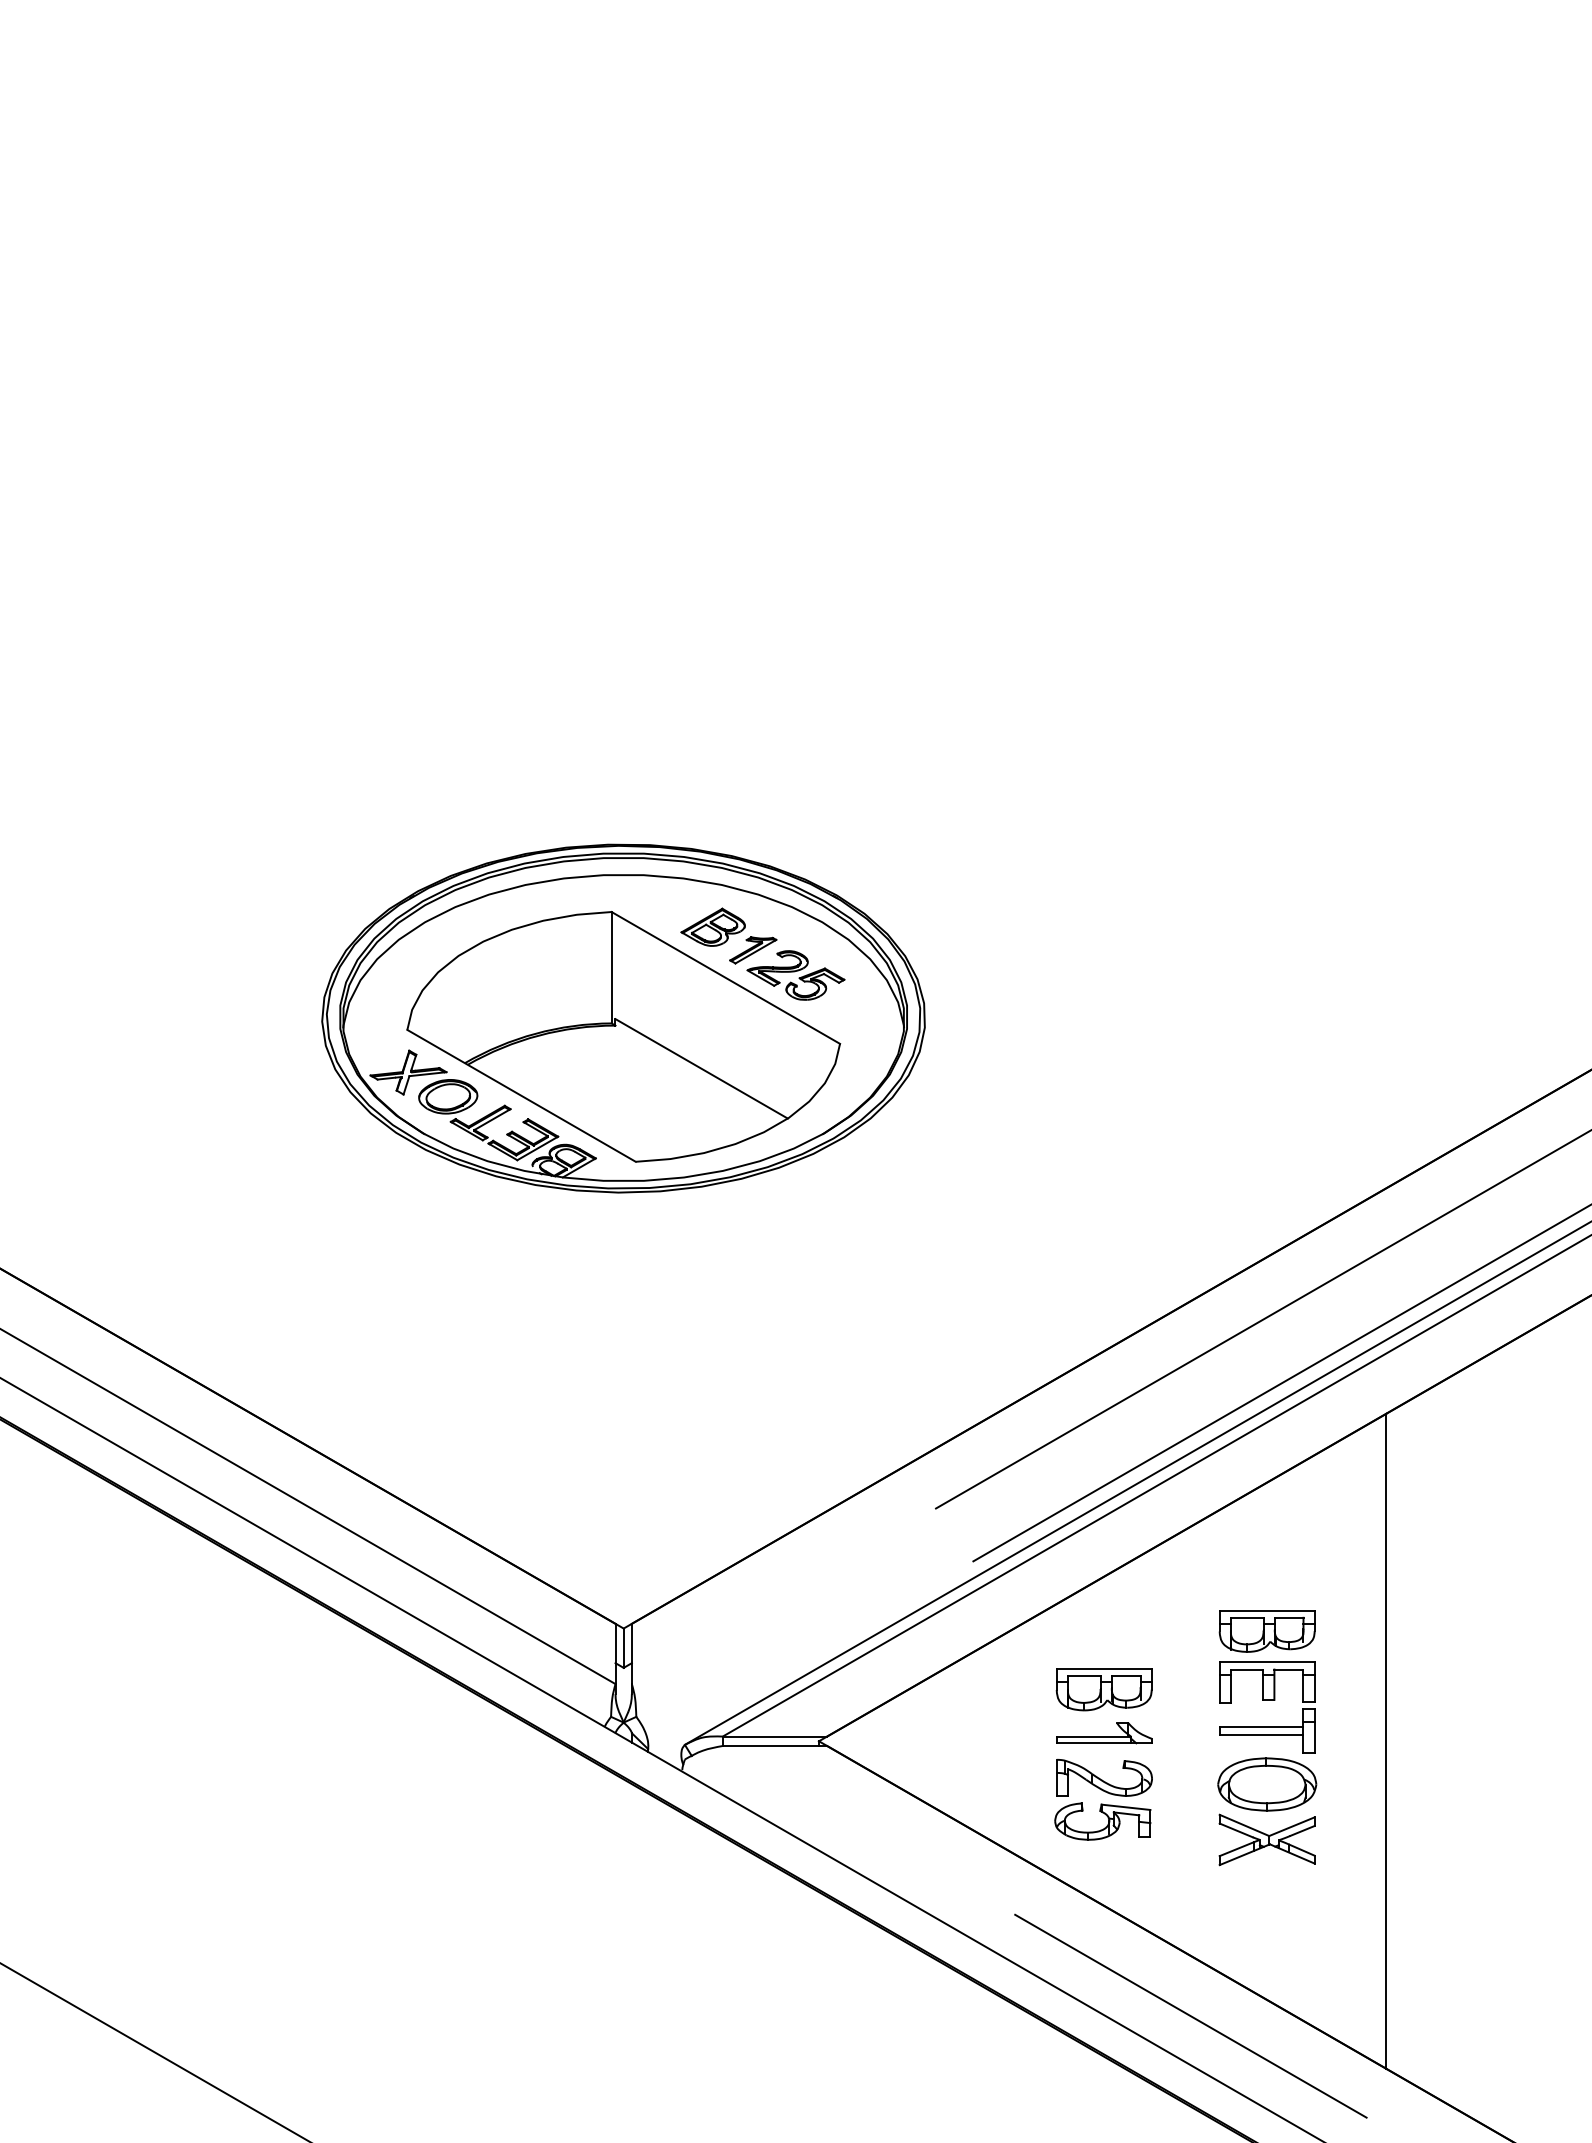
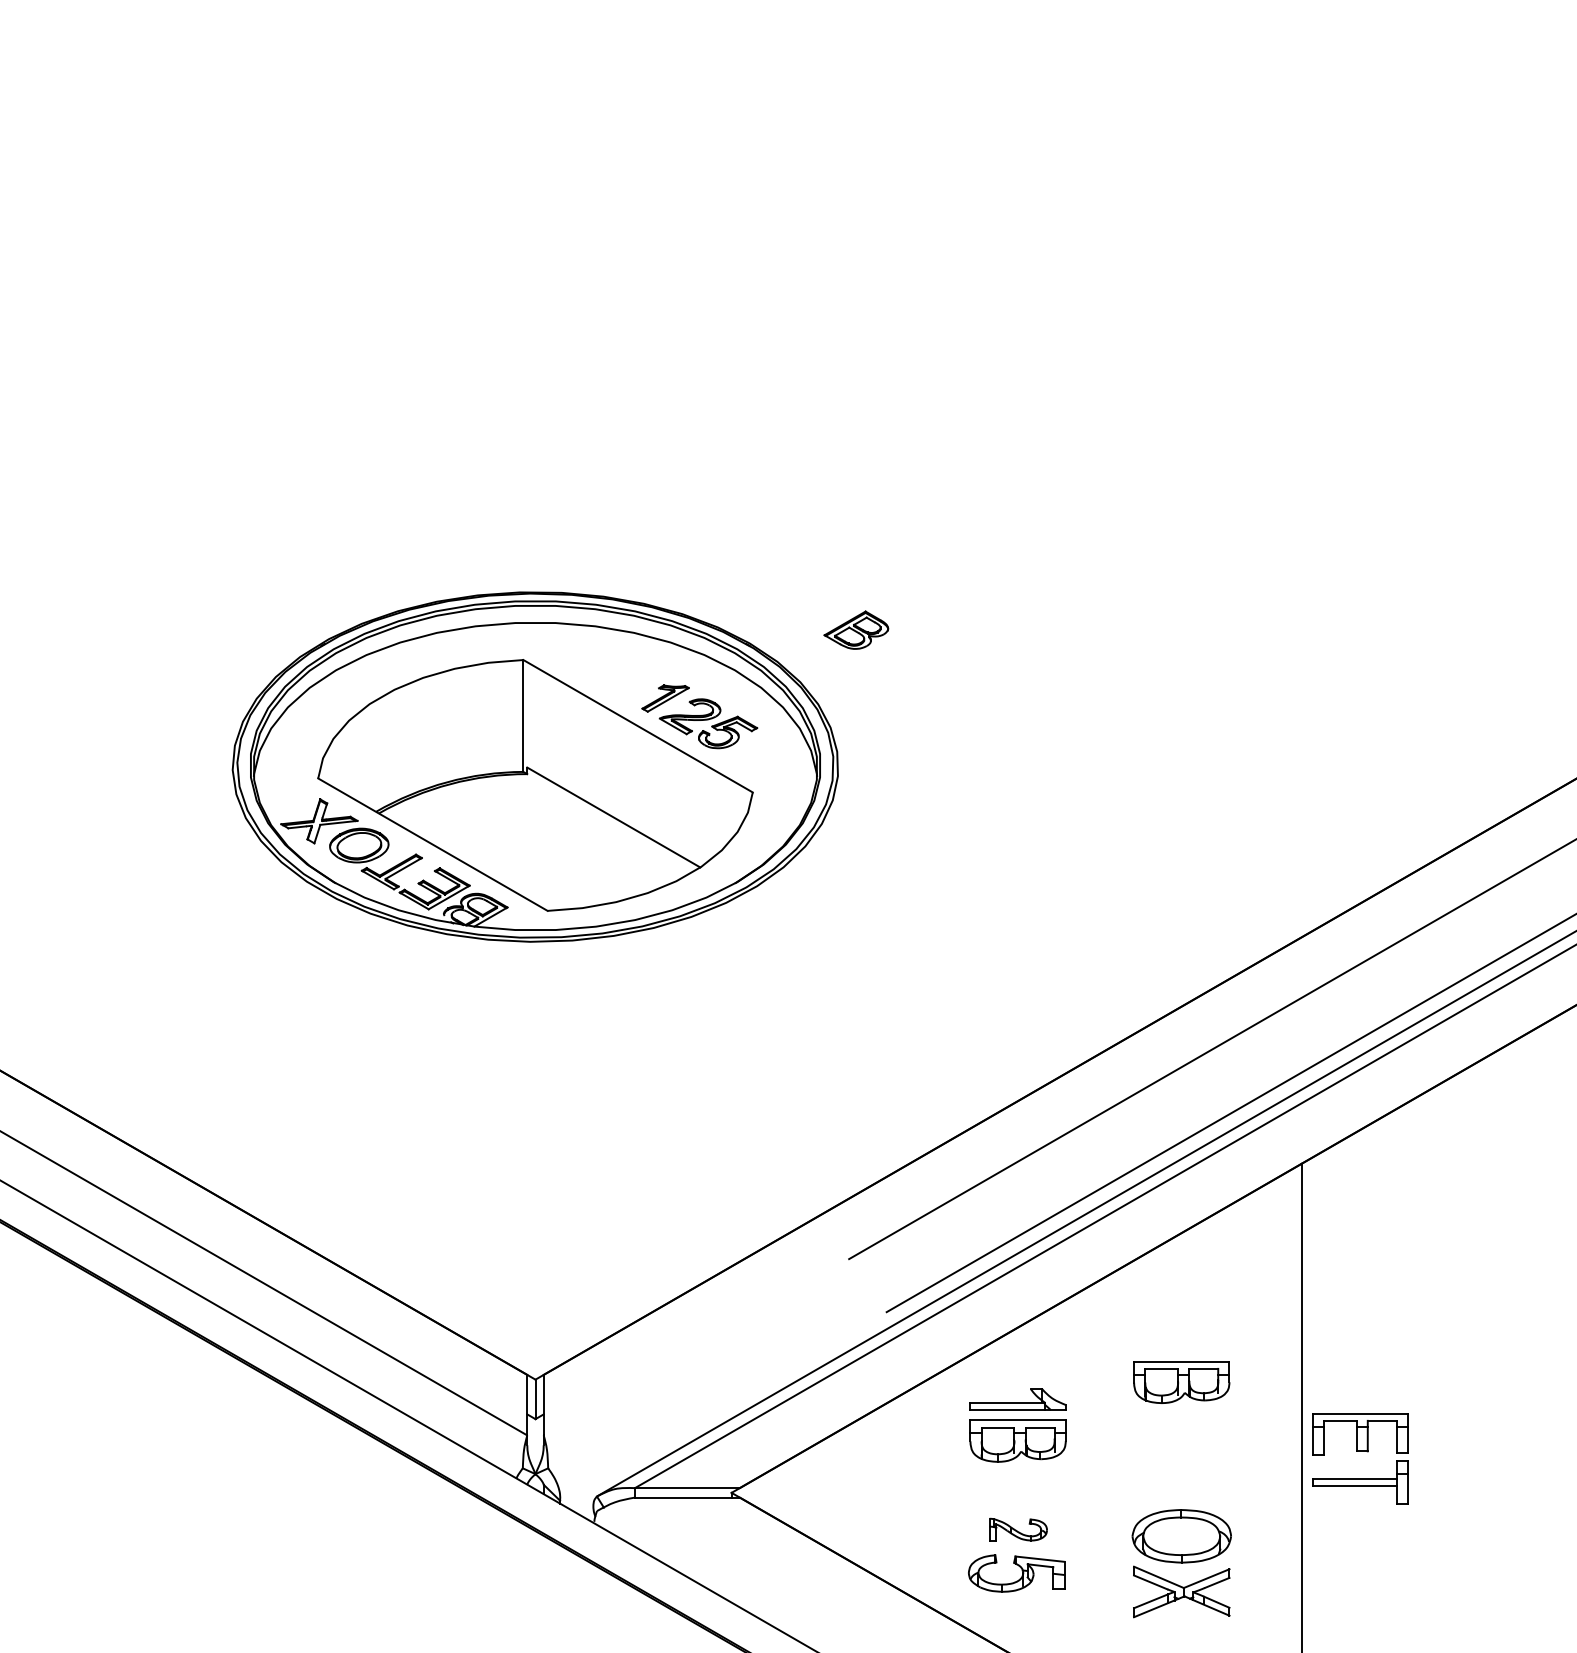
part: (712, 926) -> (855, 629), moved
part: (1267, 1700) -> (1360, 1451), moved
part: (1104, 1733) -> (1018, 1399), moved
part: (1104, 1777) -> (1018, 1529), size x0.6

